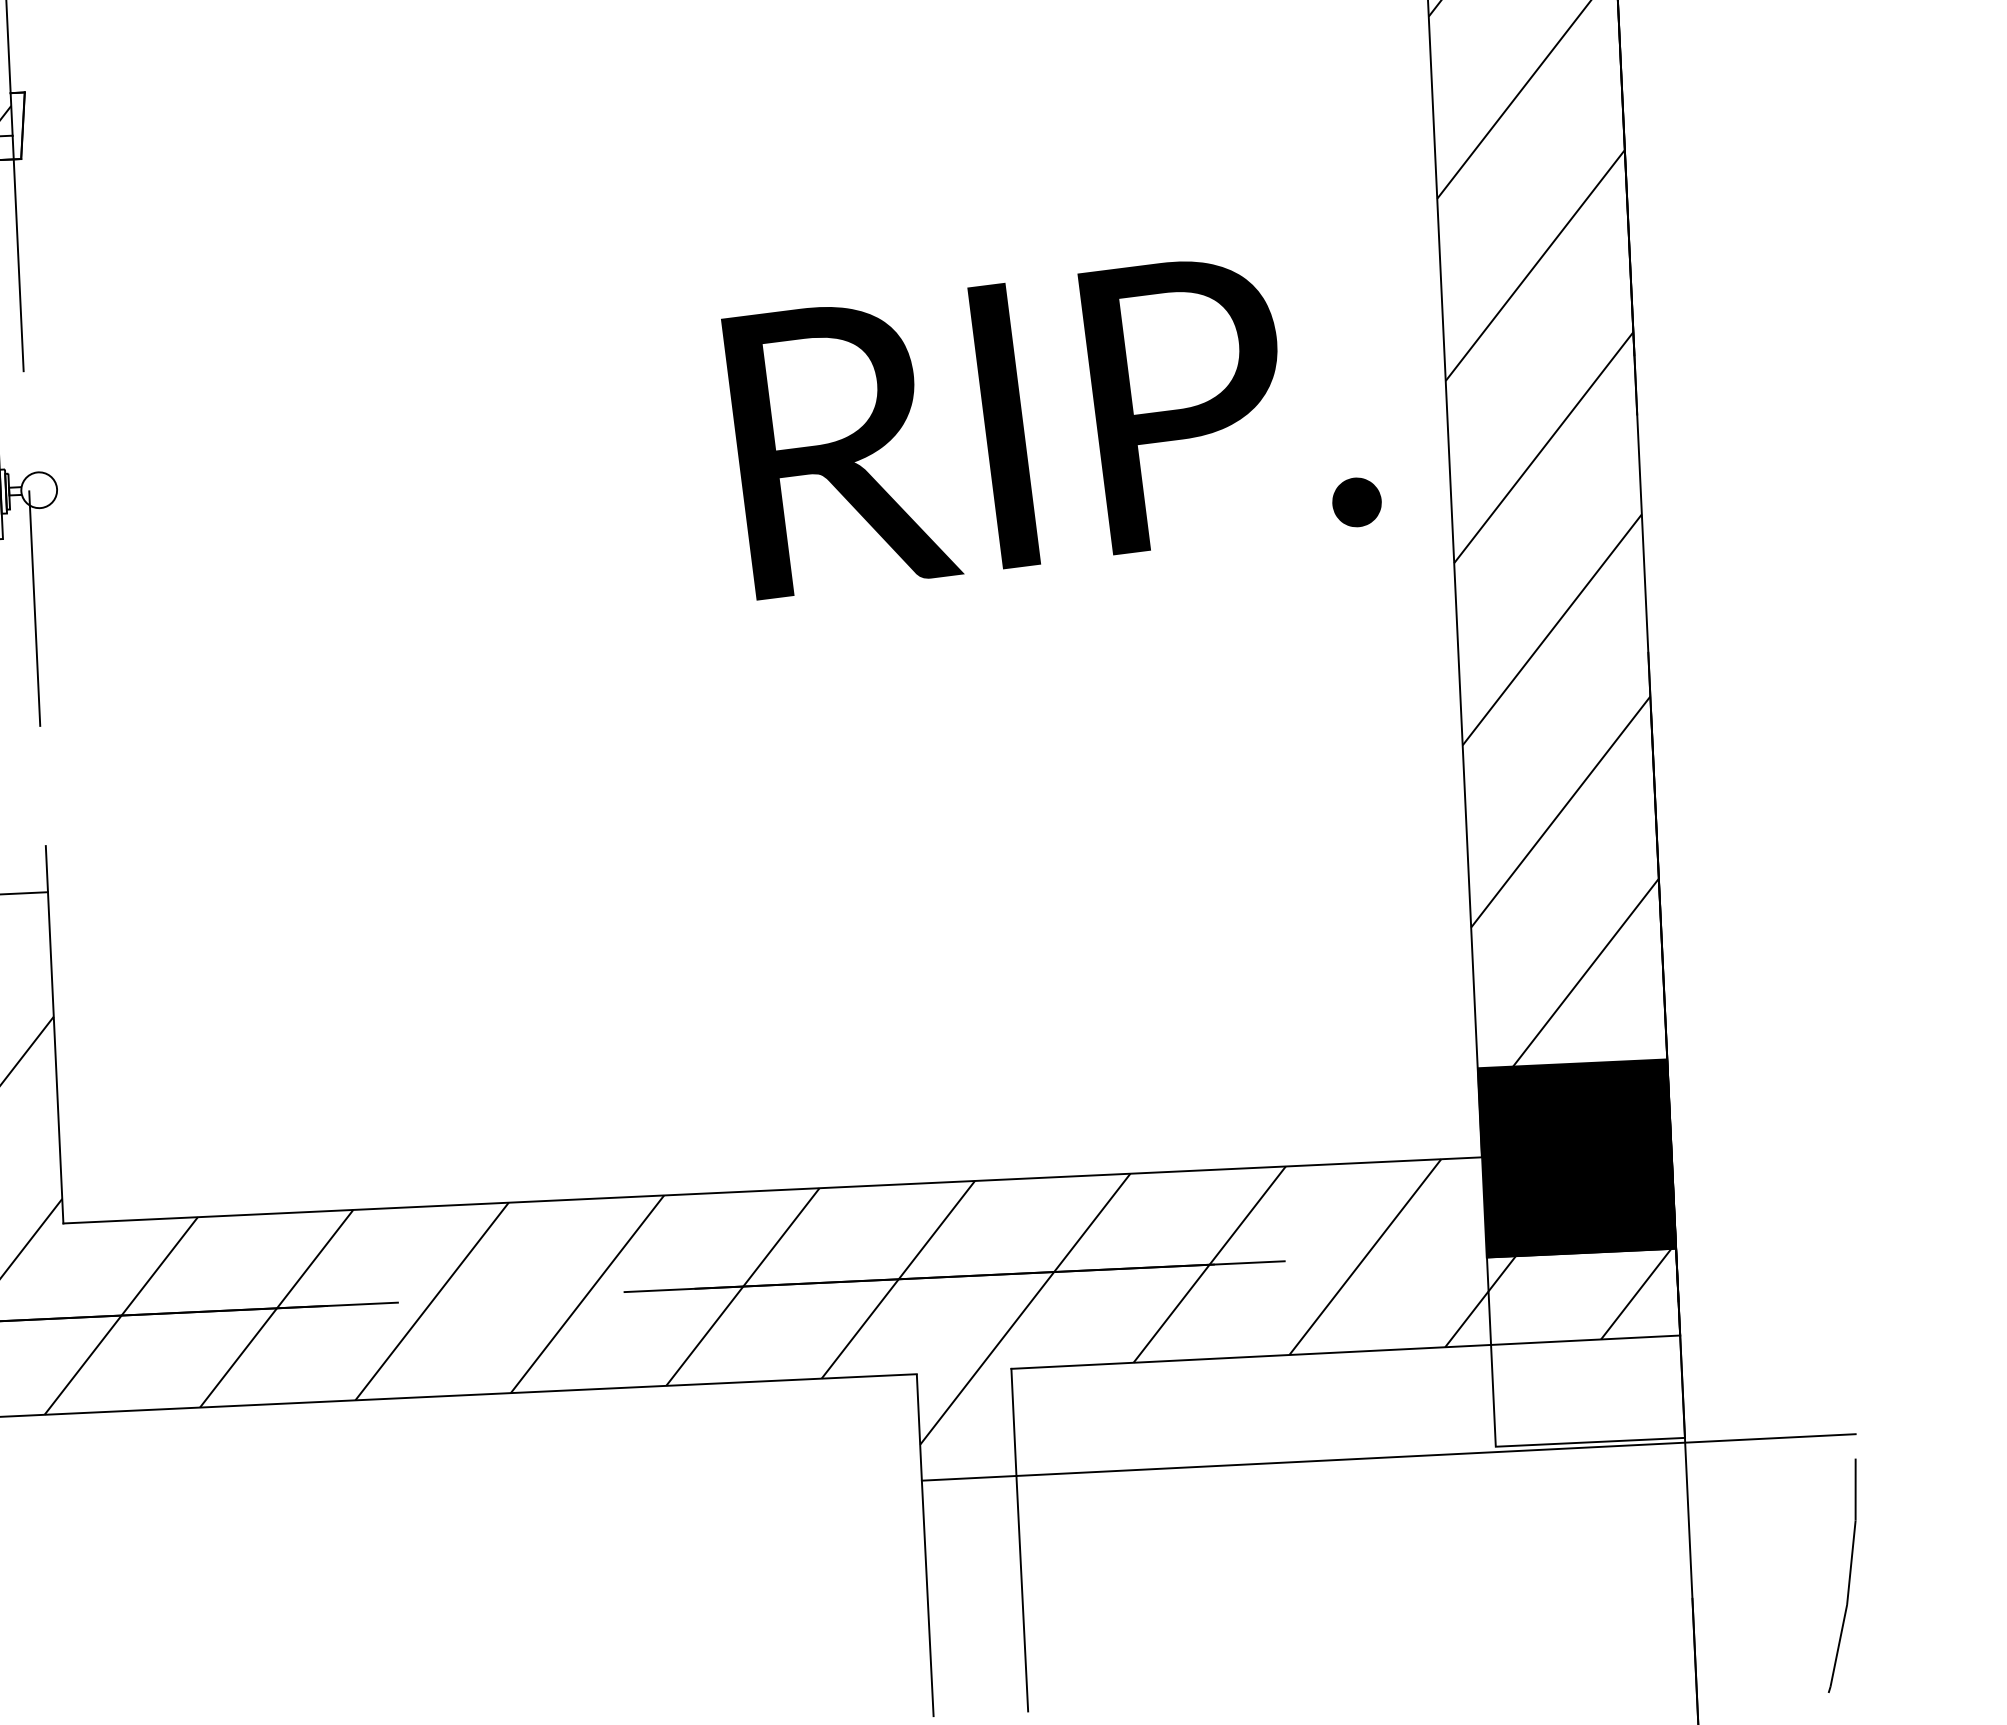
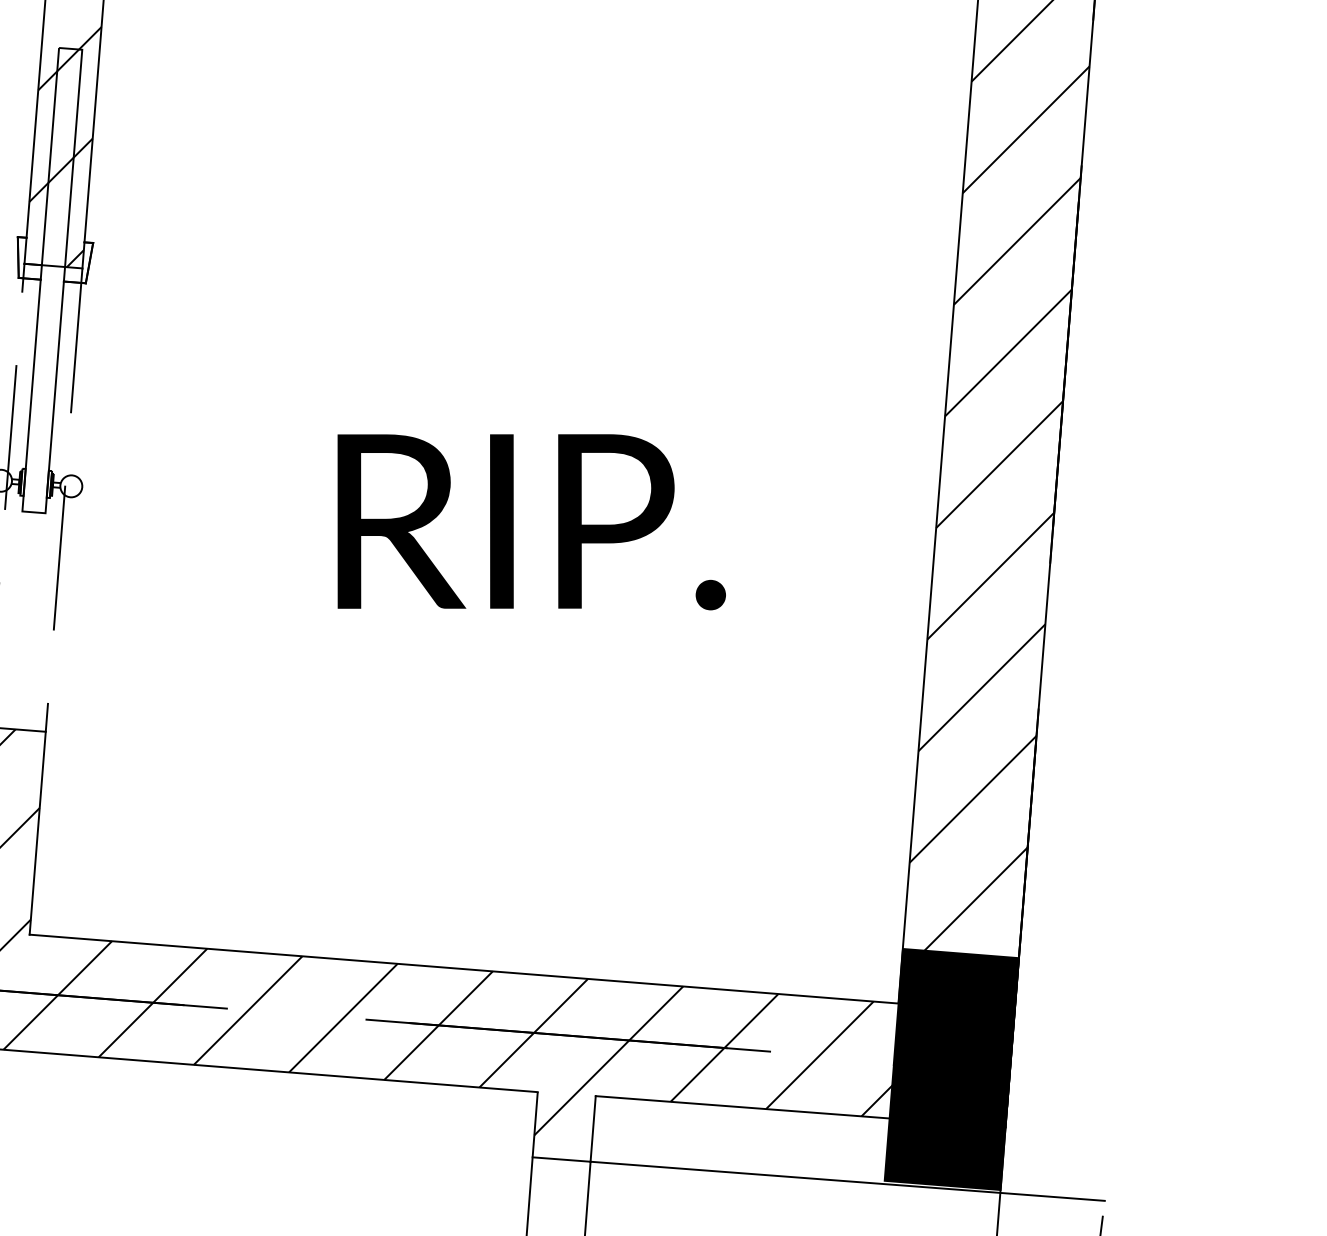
text: (1052, 421) -> (531, 522), moved
fill: (1584, 1347) -> (946, 1127), added

